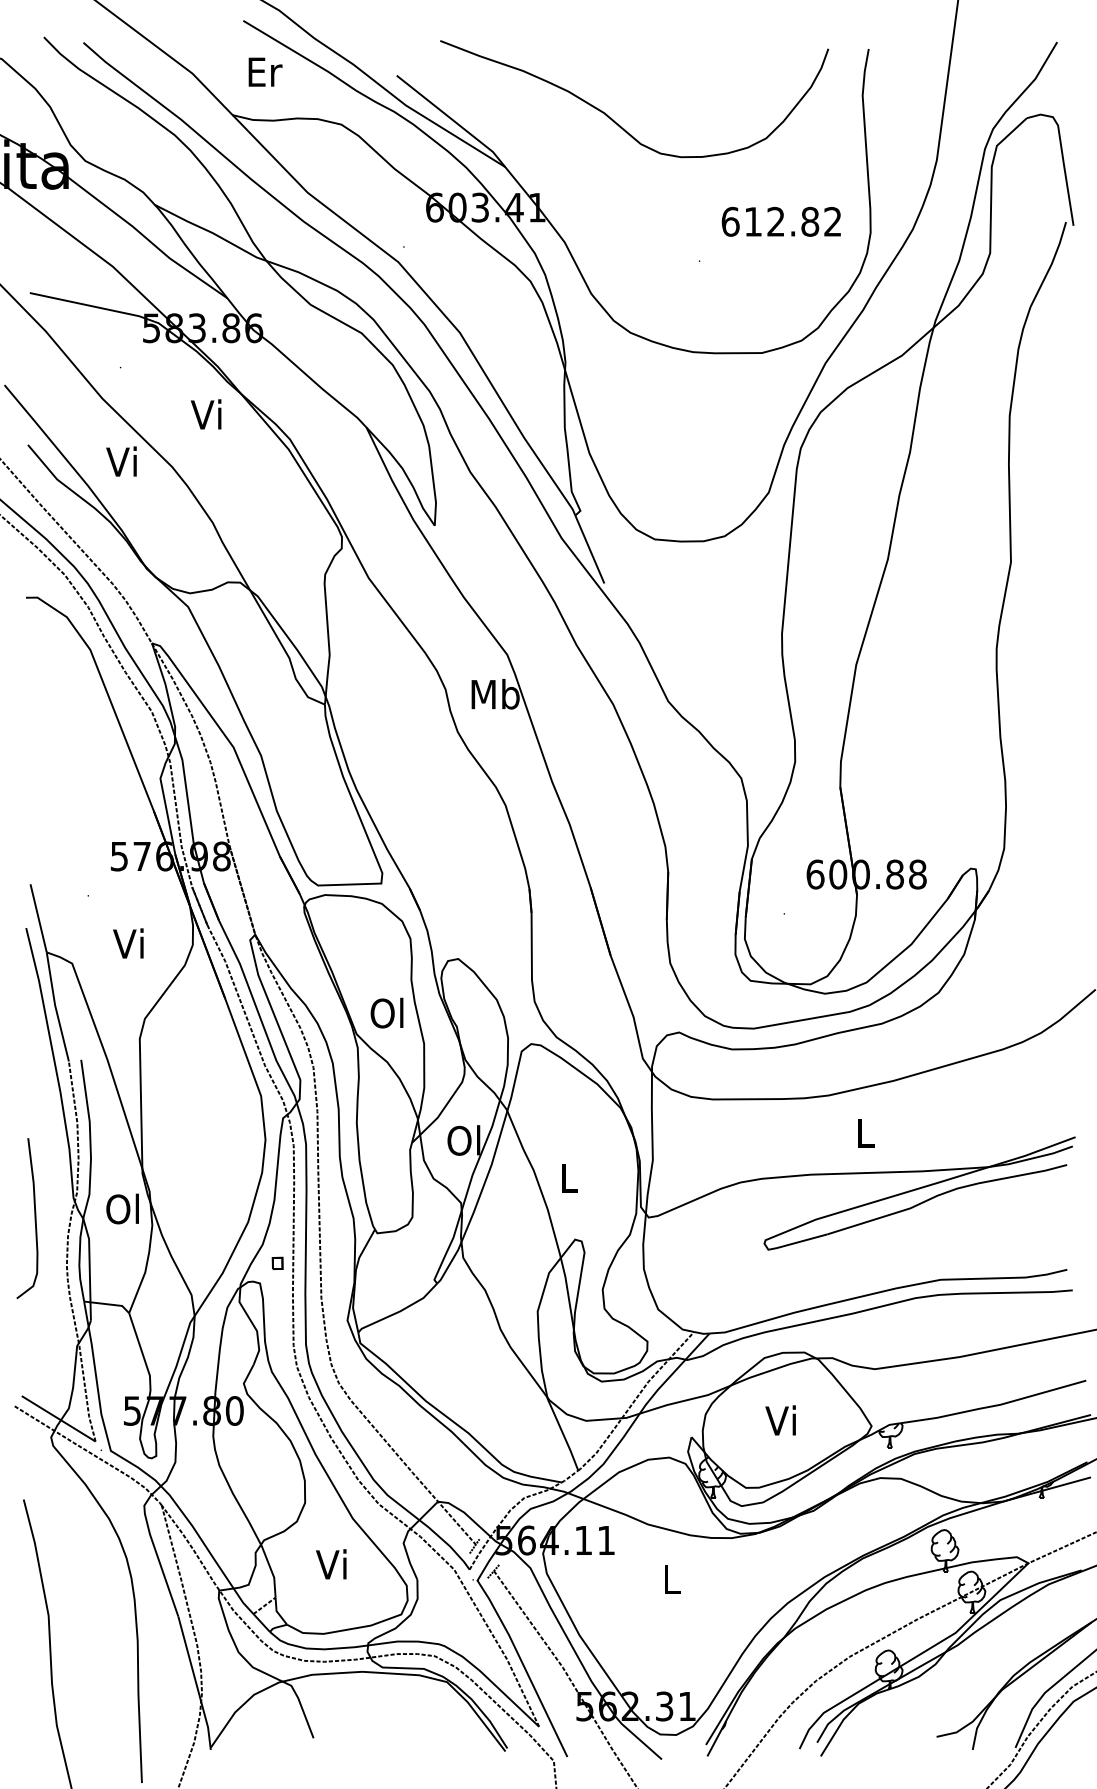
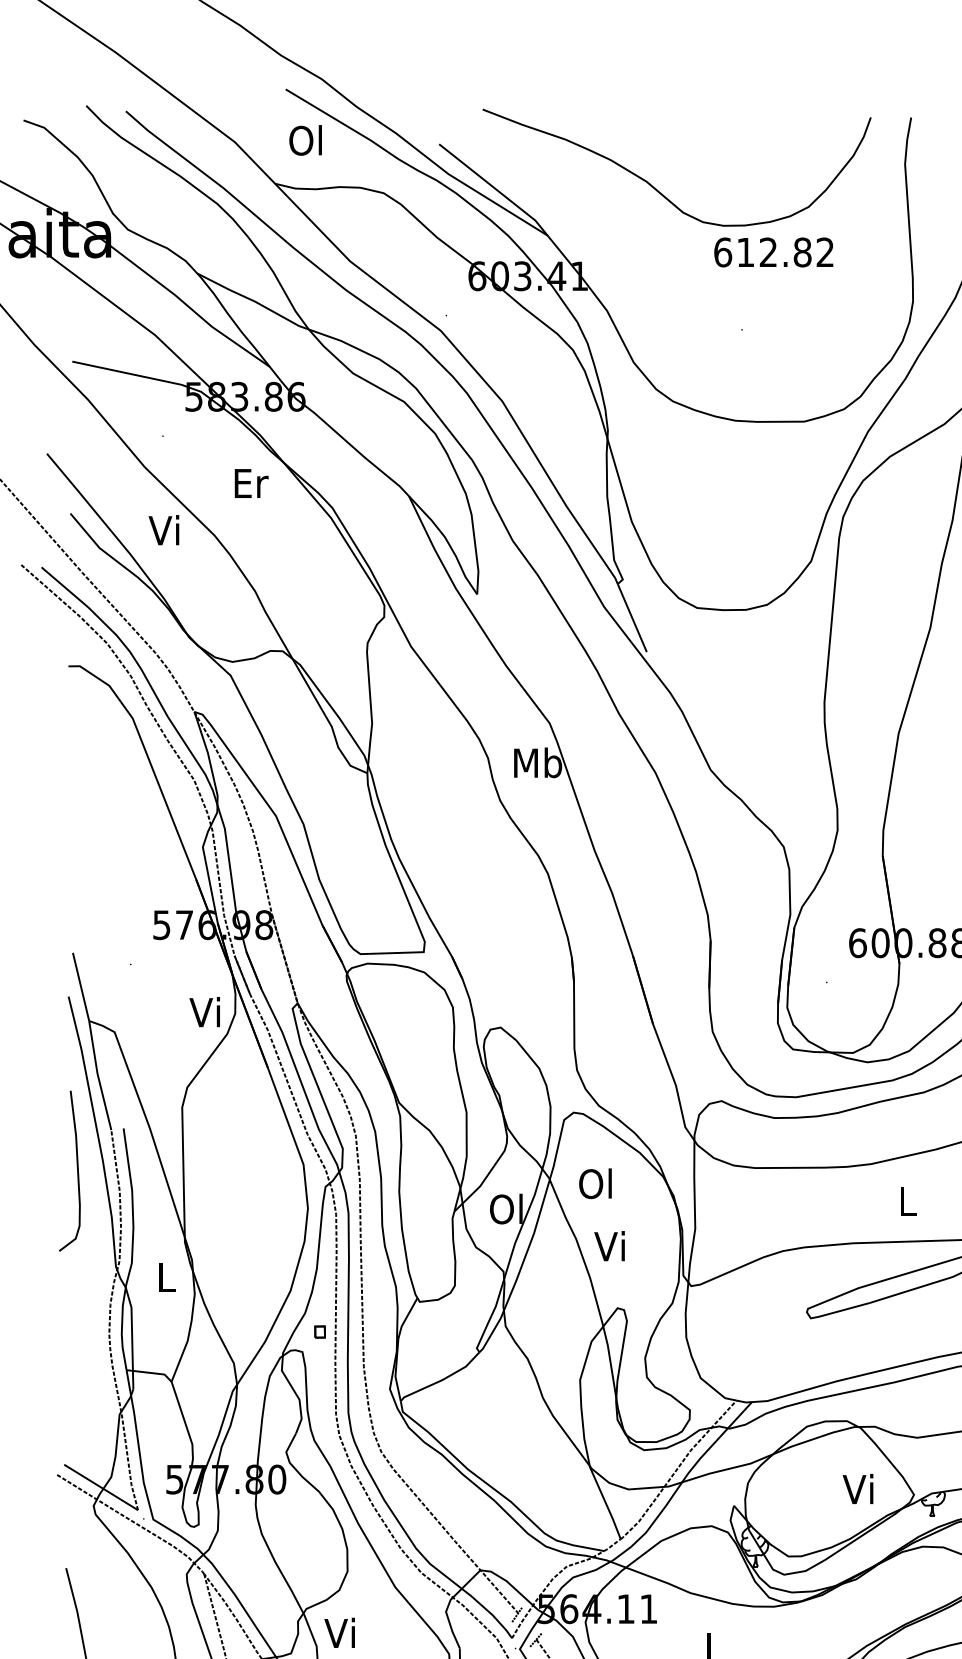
text: (264, 71) -> (306, 140), Er -> Ol
text: (780, 221) -> (772, 252), moved
text: (208, 414) -> (250, 483), Vi -> Er
text: (128, 943) -> (204, 1012), moved
text: (386, 1012) -> (594, 1183), moved
text: (567, 1177) -> (609, 1246), L -> Vi
text: (122, 1208) -> (164, 1277), Ol -> L
curve: (34, 1218) -> (76, 1171), moved
text: (780, 1420) -> (857, 1489), moved
text: (331, 1564) -> (339, 1633), moved

